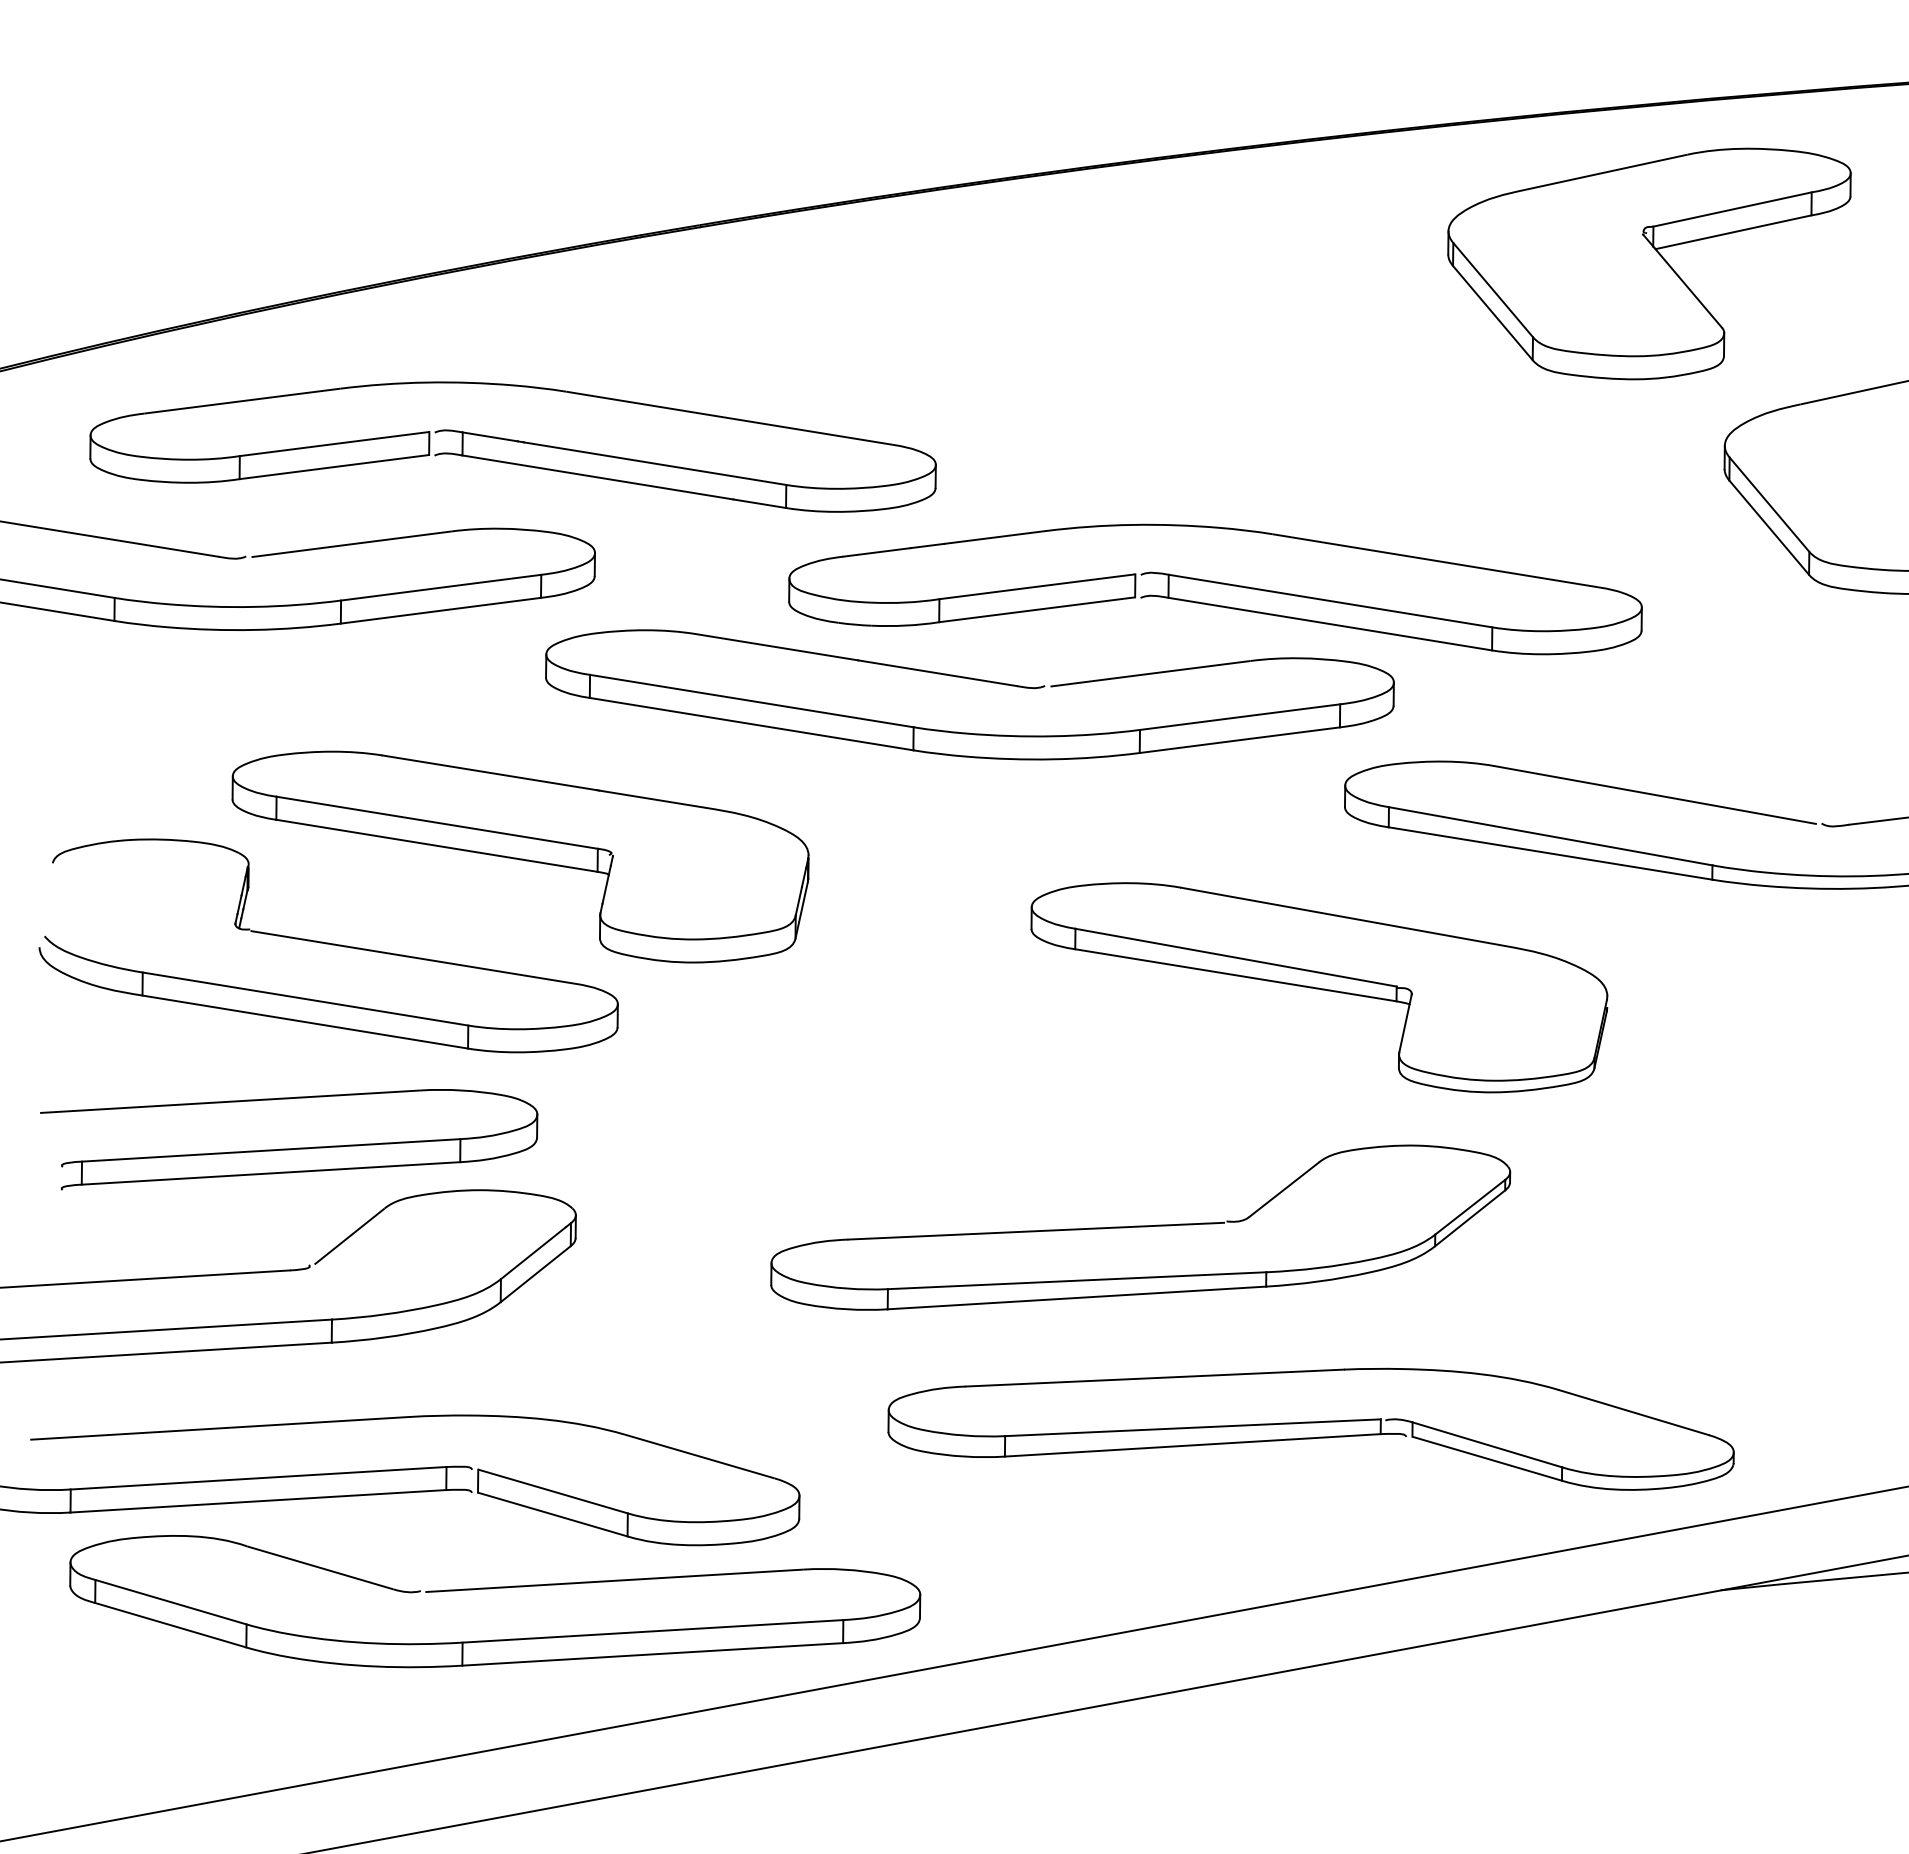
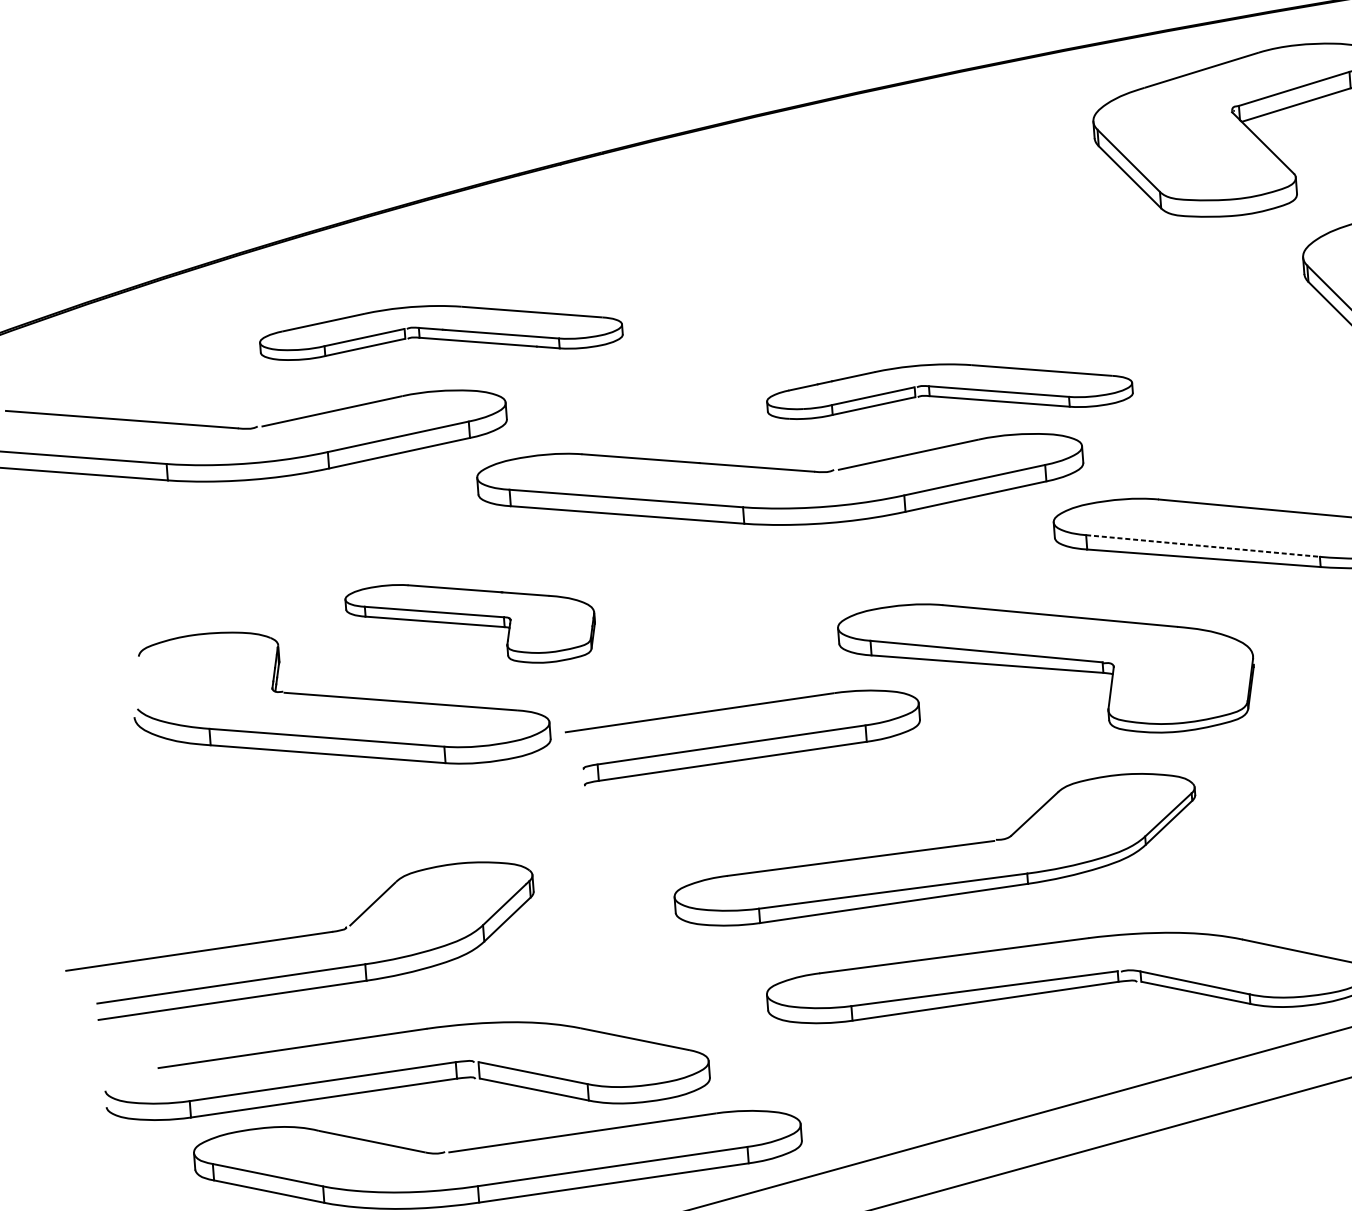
part: (512, 446) -> (440, 331), size x0.6
part: (1215, 589) -> (949, 390), size x0.6
line: (1551, 836) -> (1203, 546), solid -> dashed
part: (520, 856) -> (471, 623), size x0.6
part: (289, 1148) -> (744, 742), moved

